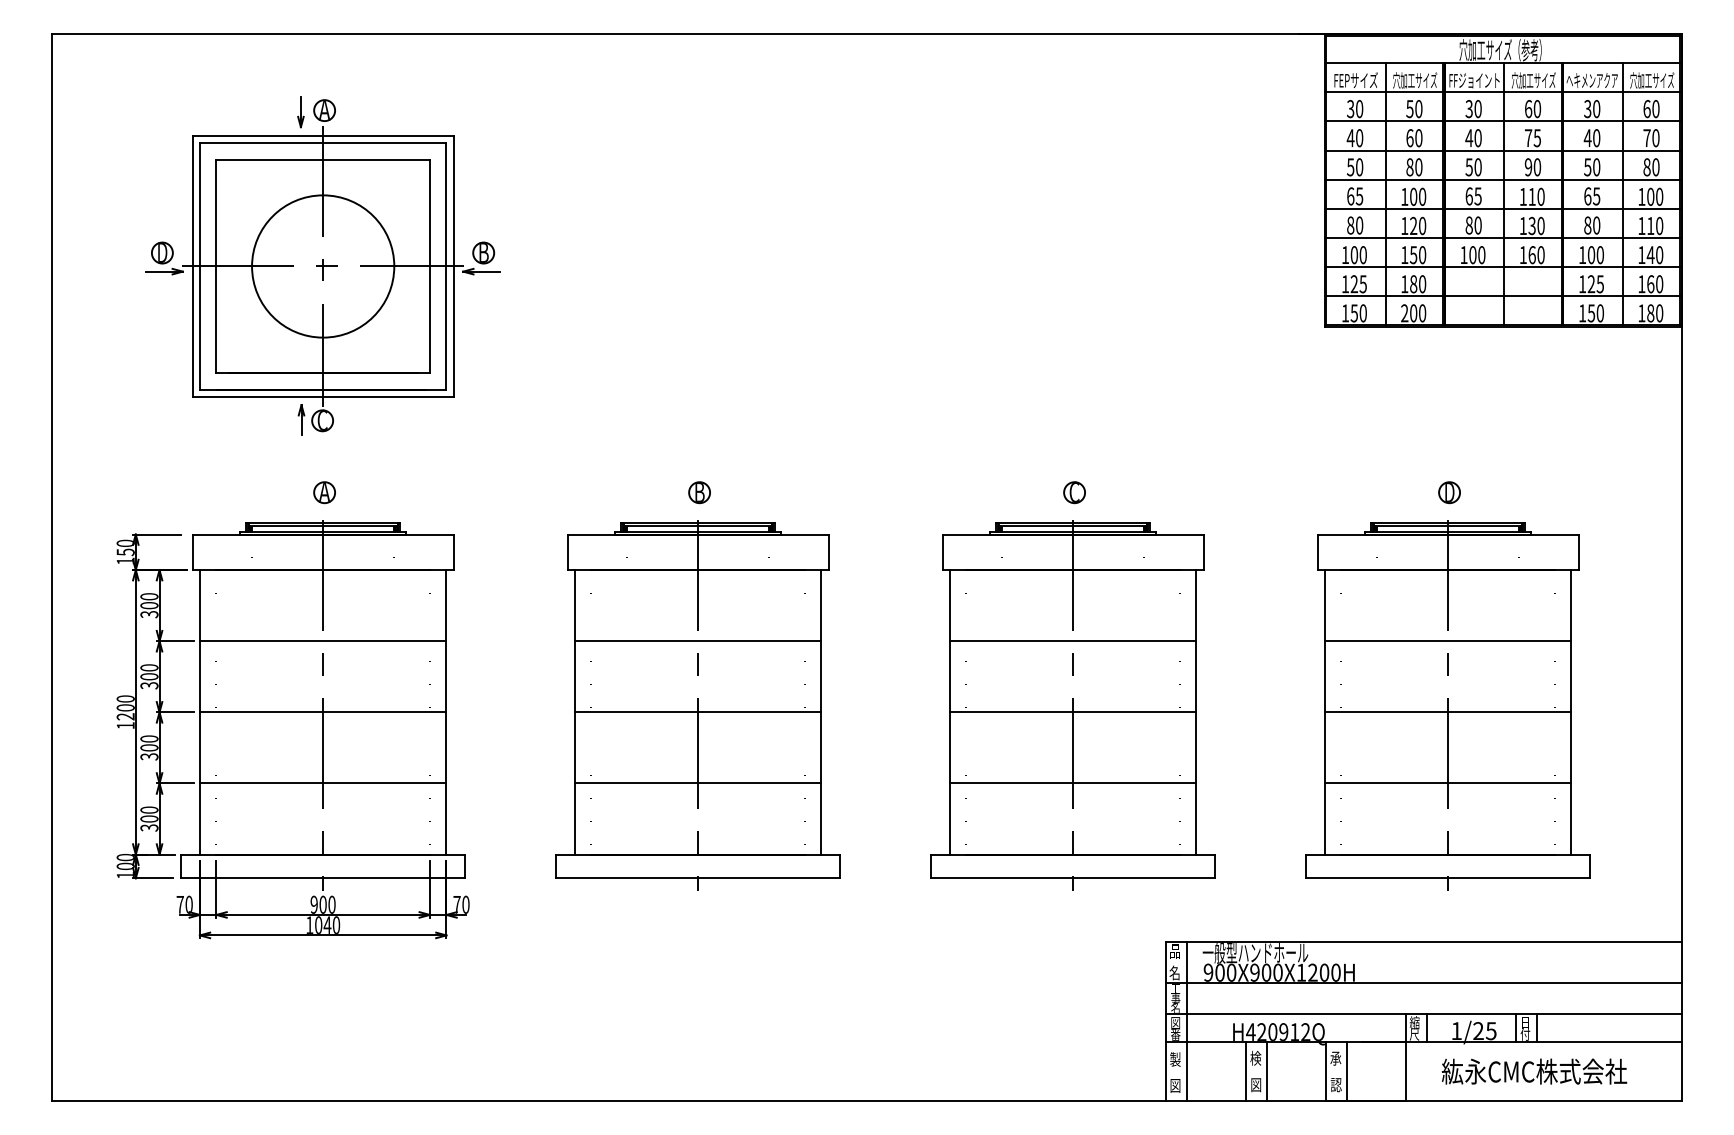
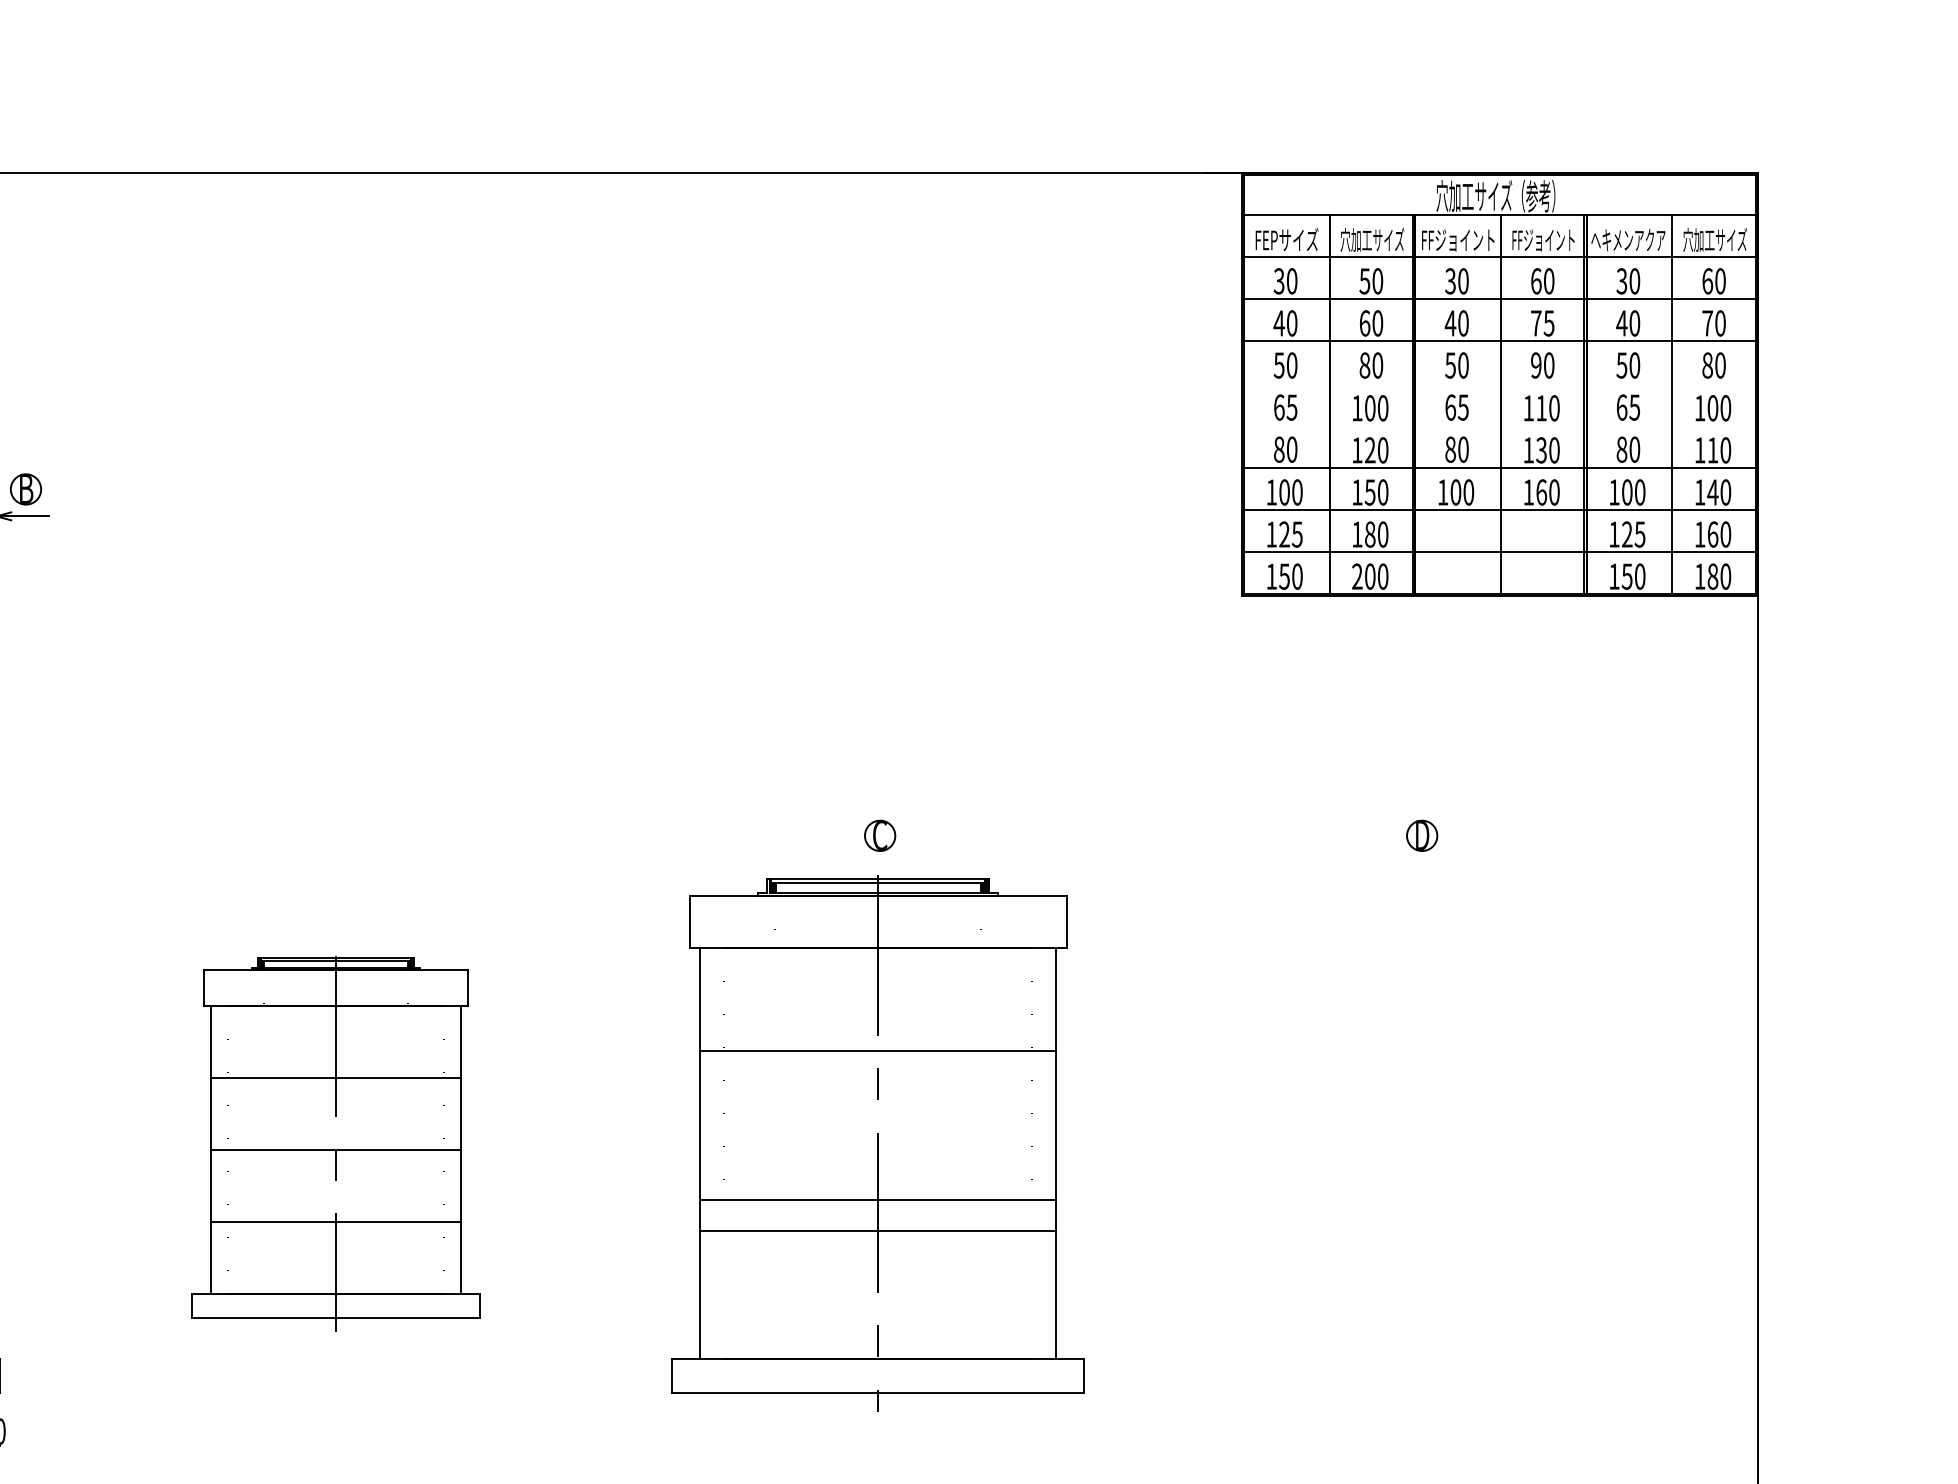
text: (1533, 80) -> (1543, 240), 穴加工サイズ -> FFジョイント
line: (1502, 179) -> (1498, 383), removed
line: (1502, 208) -> (1498, 425), removed
part: (699, 492) -> (337, 835), removed
part: (697, 705) -> (335, 1143), size x0.7
part: (1447, 705) -> (1419, 1143), removed
line: (1072, 712) -> (877, 1231), moved
line: (1072, 783) -> (877, 1199), moved

